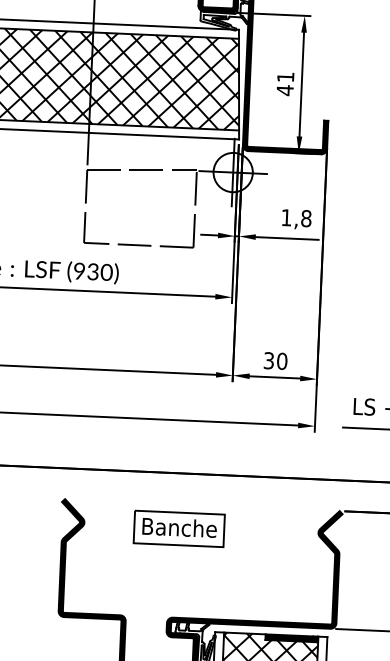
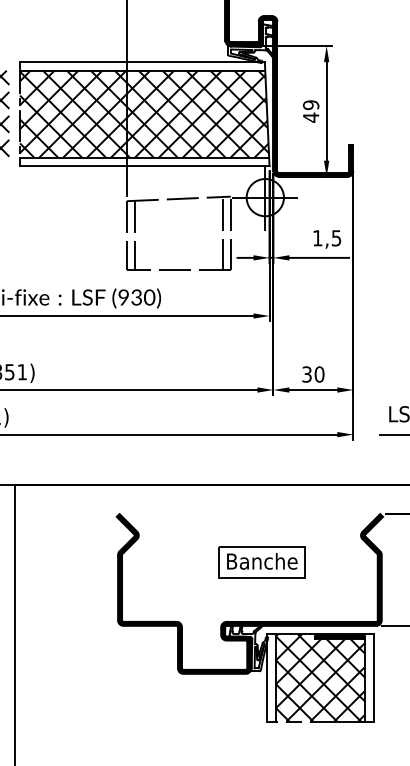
text: (286, 77) -> (311, 105), 41 -> 49
line: (93, 206) -> (134, 235), added
line: (186, 208) -> (222, 233), added
text: (306, 218) -> (336, 238), 1,8 -> 1,5
part: (178, 528) -> (261, 562), moved

